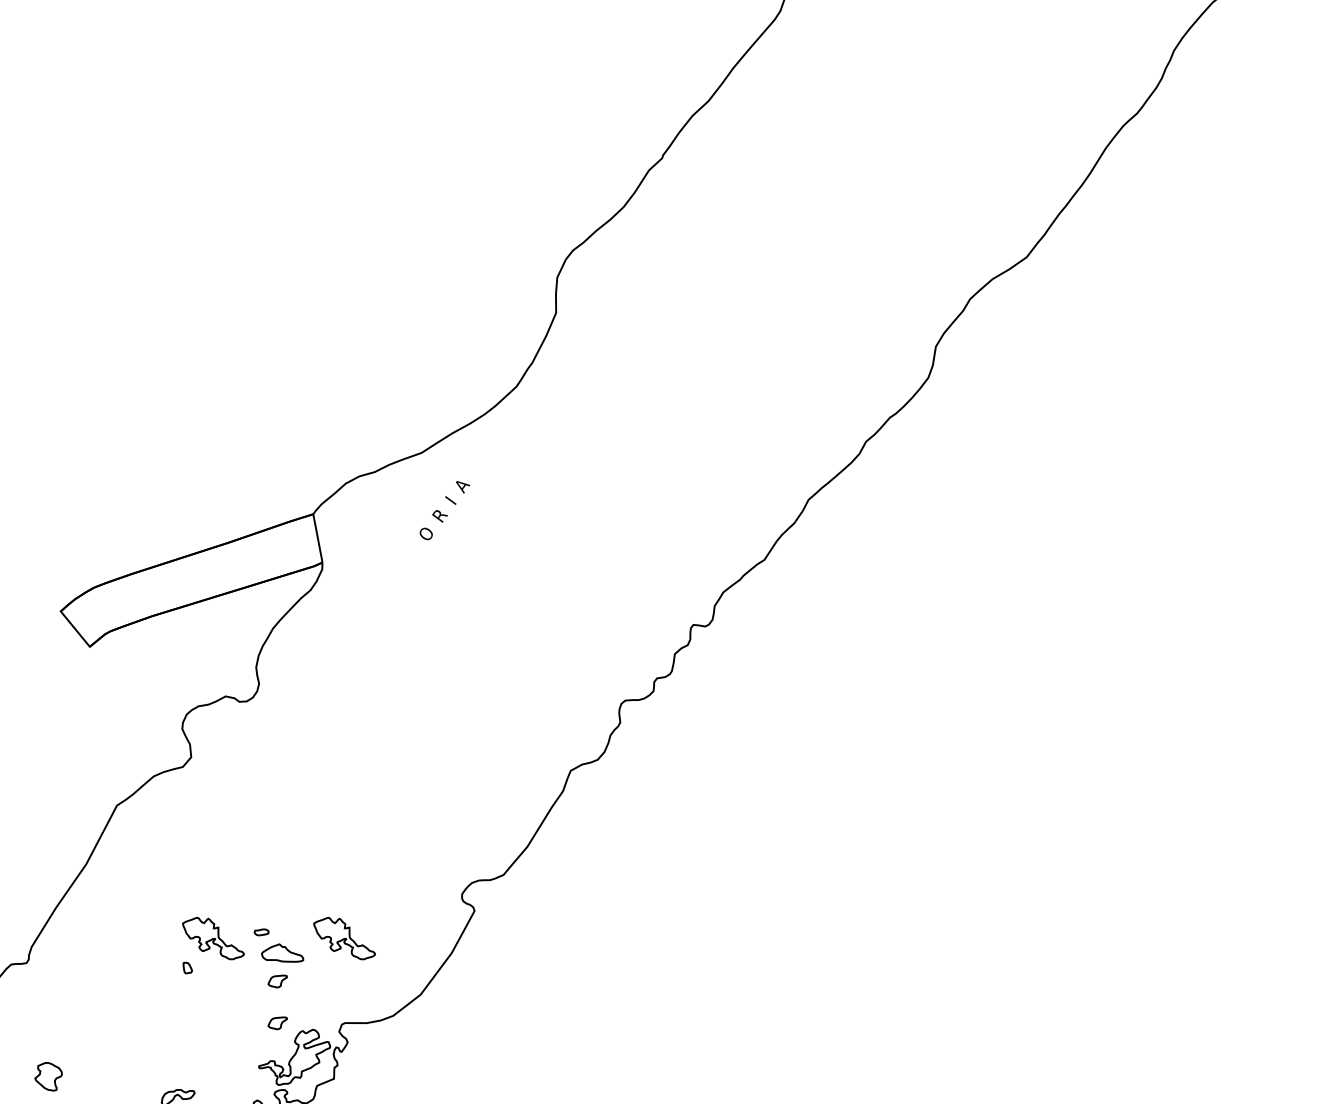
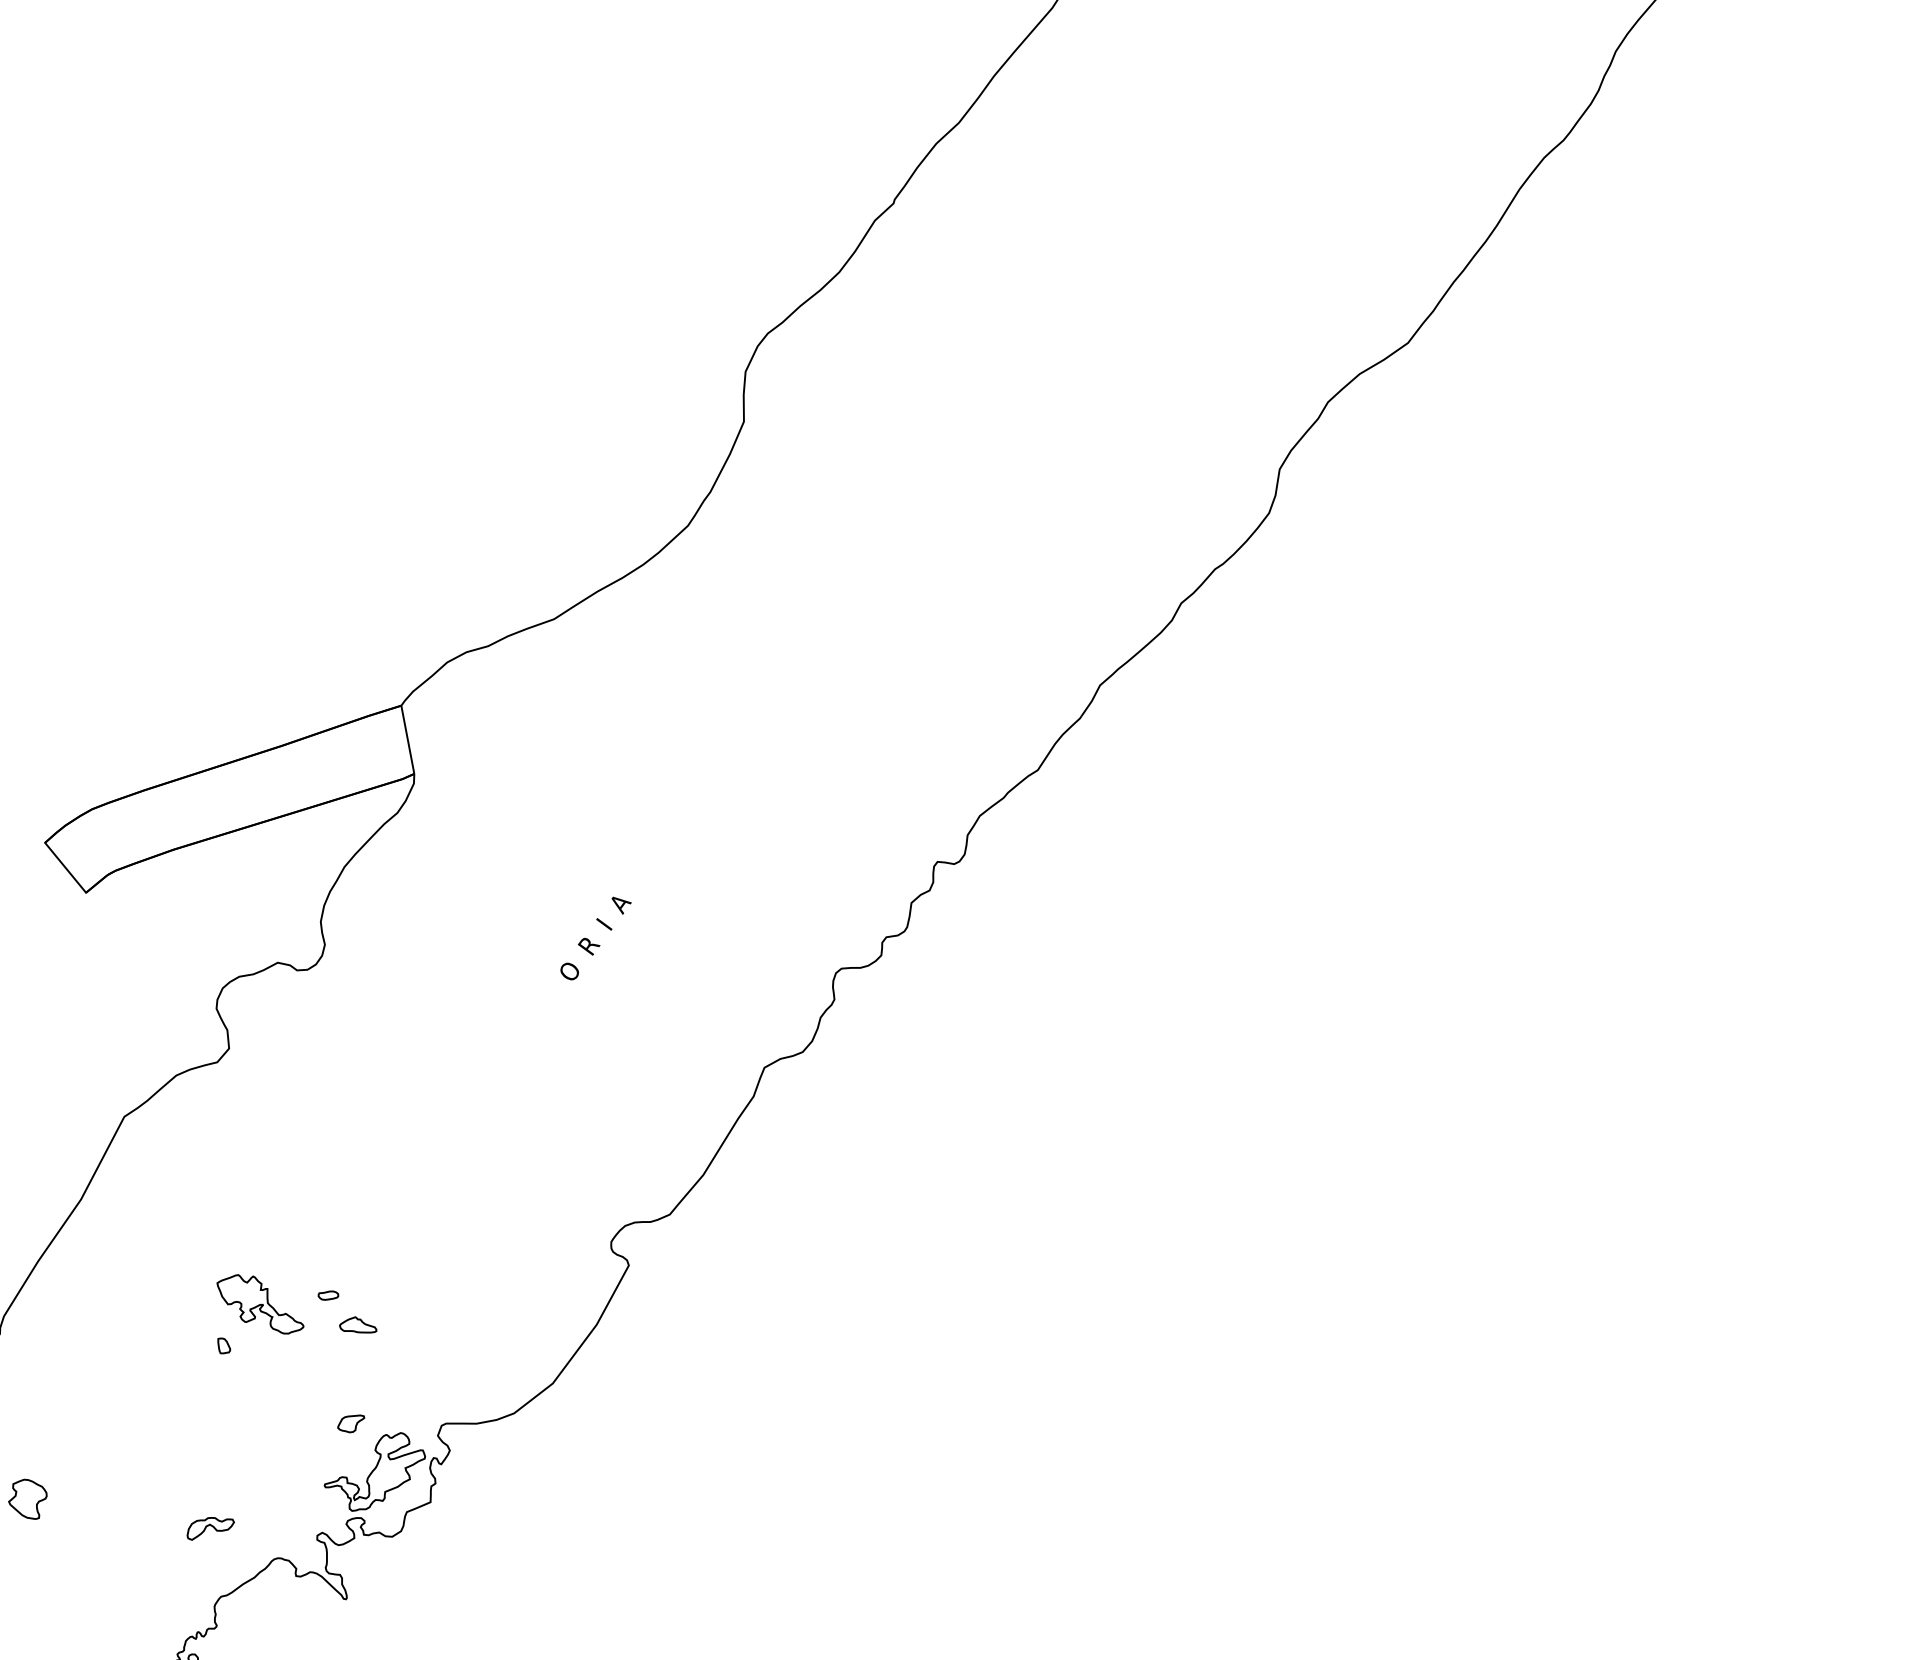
text: (444, 510) -> (595, 938), moved
part: (344, 938) -> (445, 1304), removed
part: (282, 952) -> (358, 1324), size x0.62
part: (277, 981) -> (351, 1364), removed

